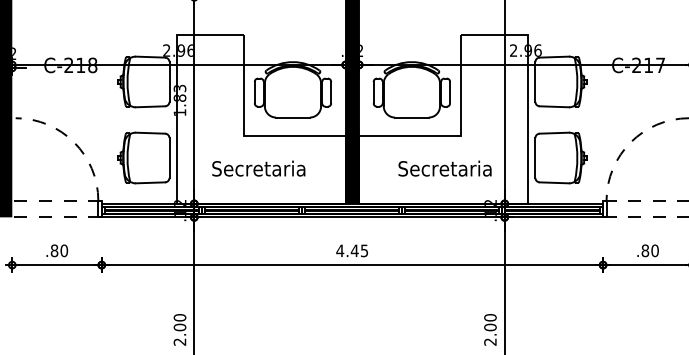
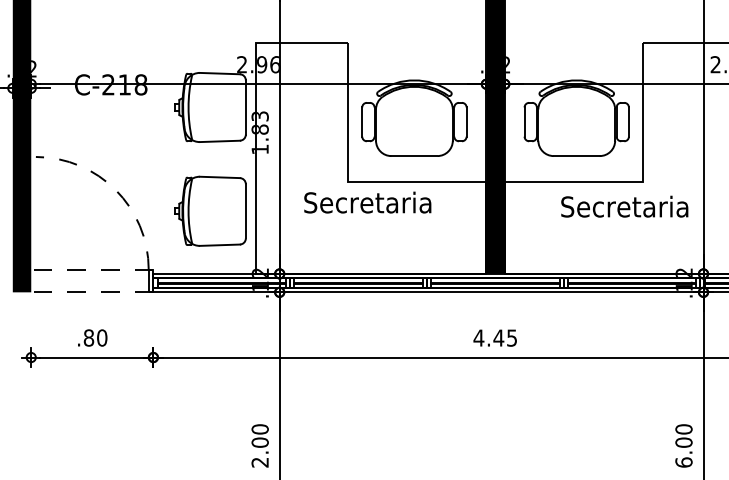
text: (258, 168) -> (367, 202), moved
text: (444, 168) -> (623, 206), moved
text: (490, 341) -> (684, 461), 2.00 -> 6.00

